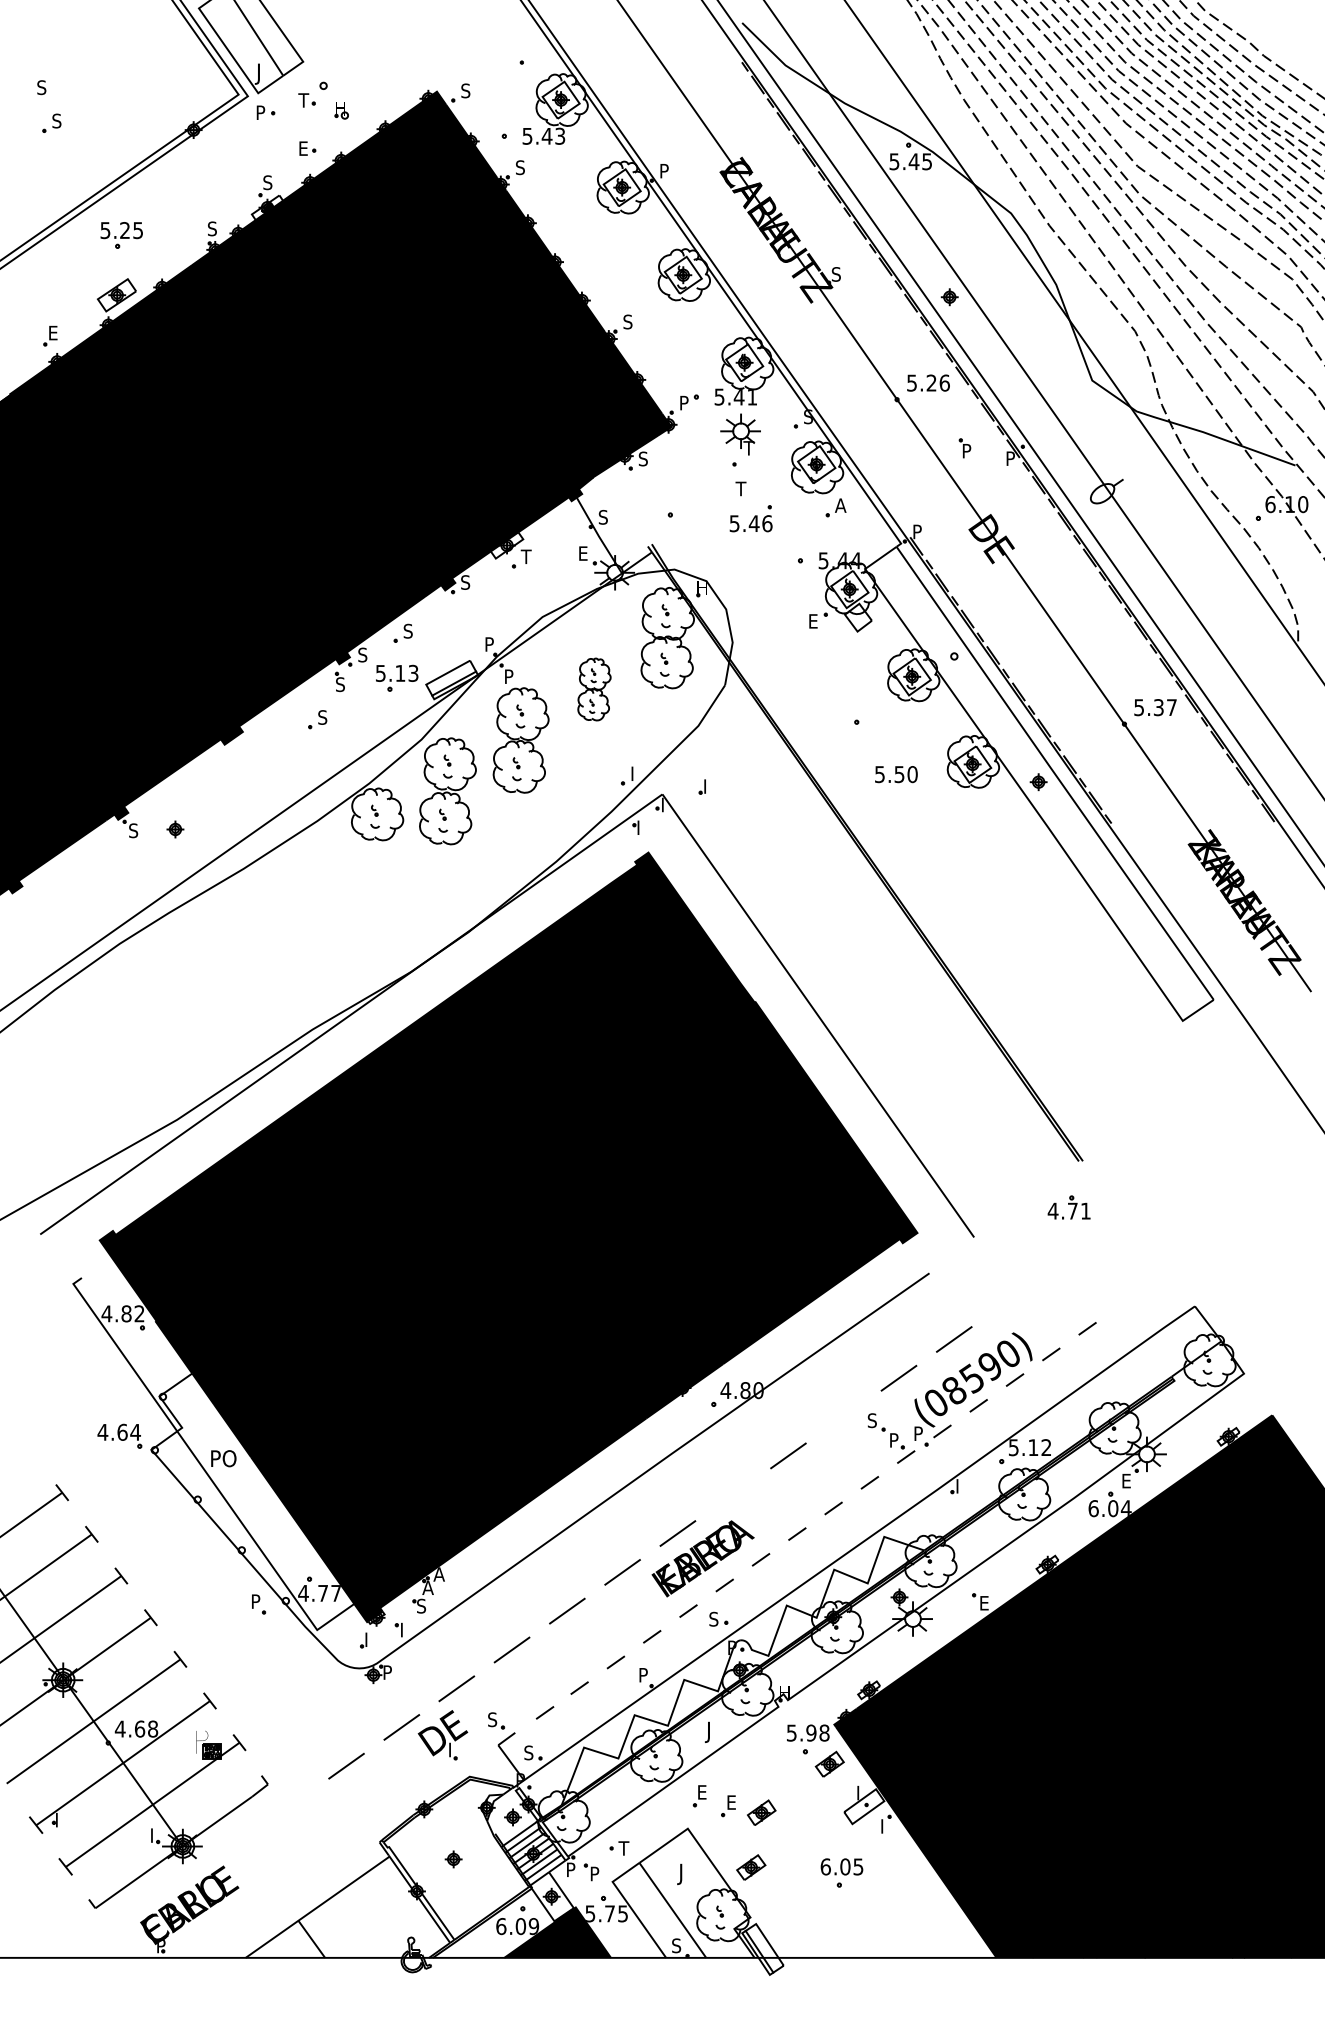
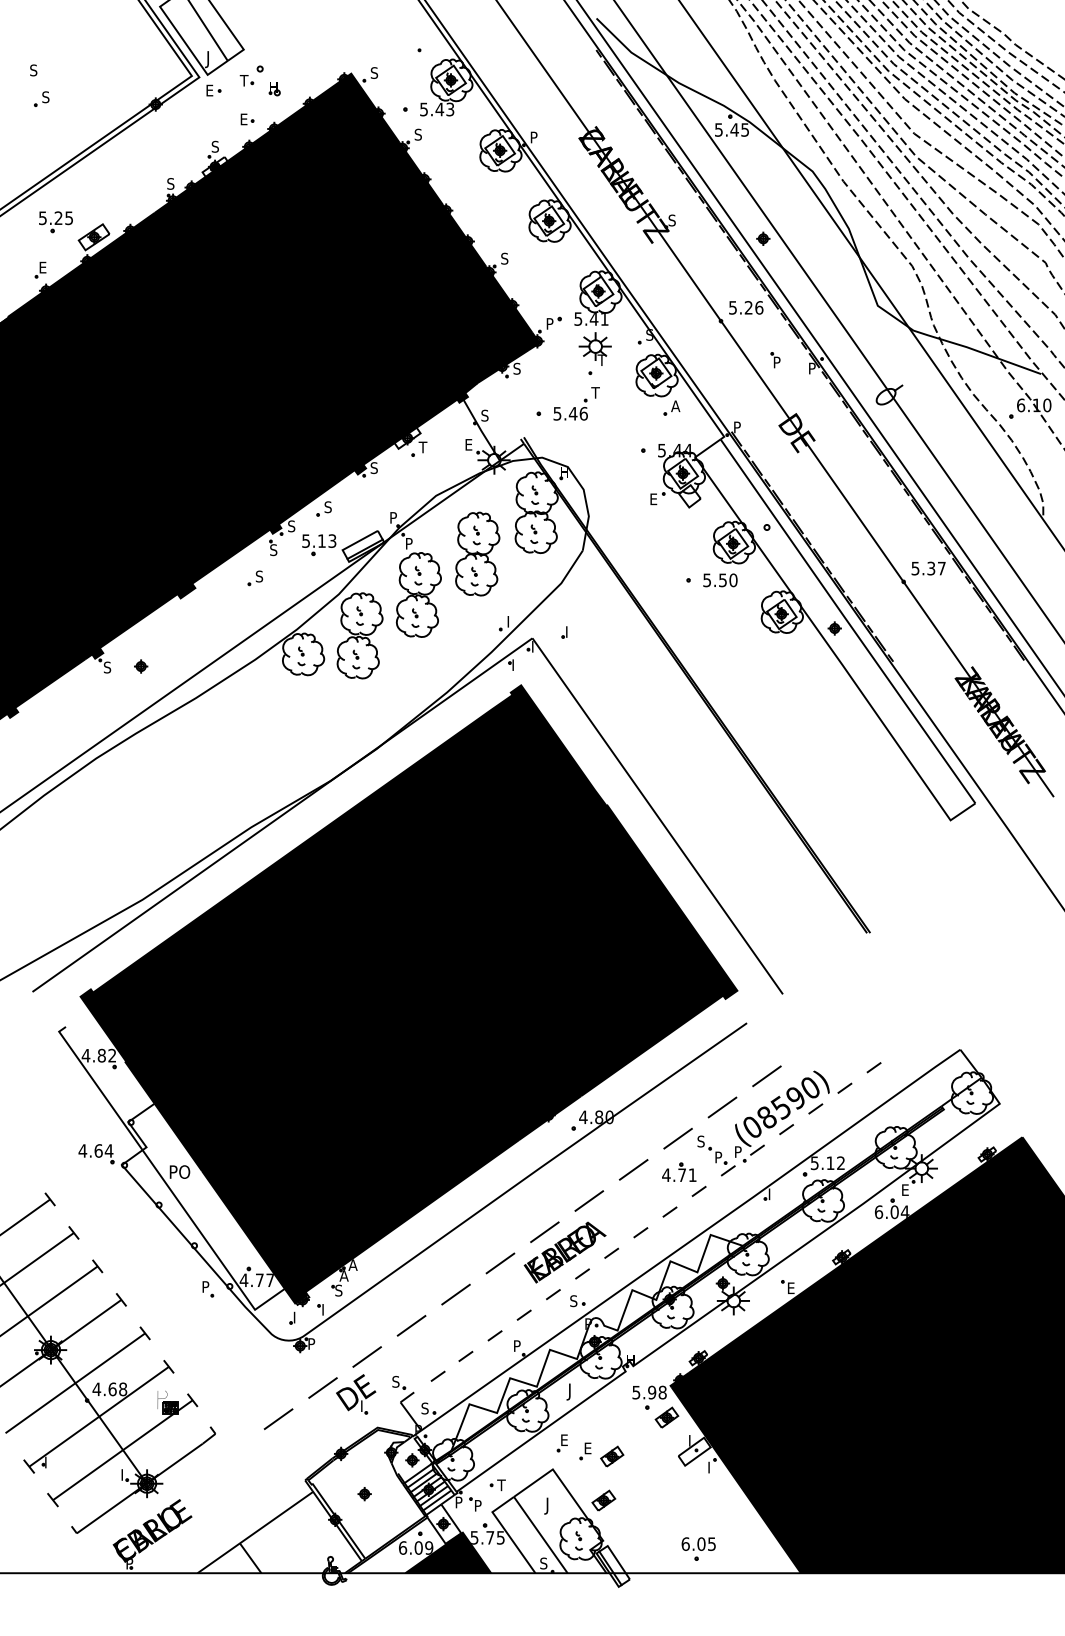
text: (261, 112) -> (210, 90), P -> E
part: (121, 235) -> (55, 222), moved
part: (750, 518) -> (570, 409), moved
part: (594, 688) -> (477, 553), size x1.67
text: (896, 774) -> (720, 580), moved
part: (1069, 1206) -> (679, 1171), moved
line: (842, 1416) -> (677, 1138), added
line: (733, 1494) -> (589, 1200), added
part: (841, 1872) -> (698, 1548), moved

